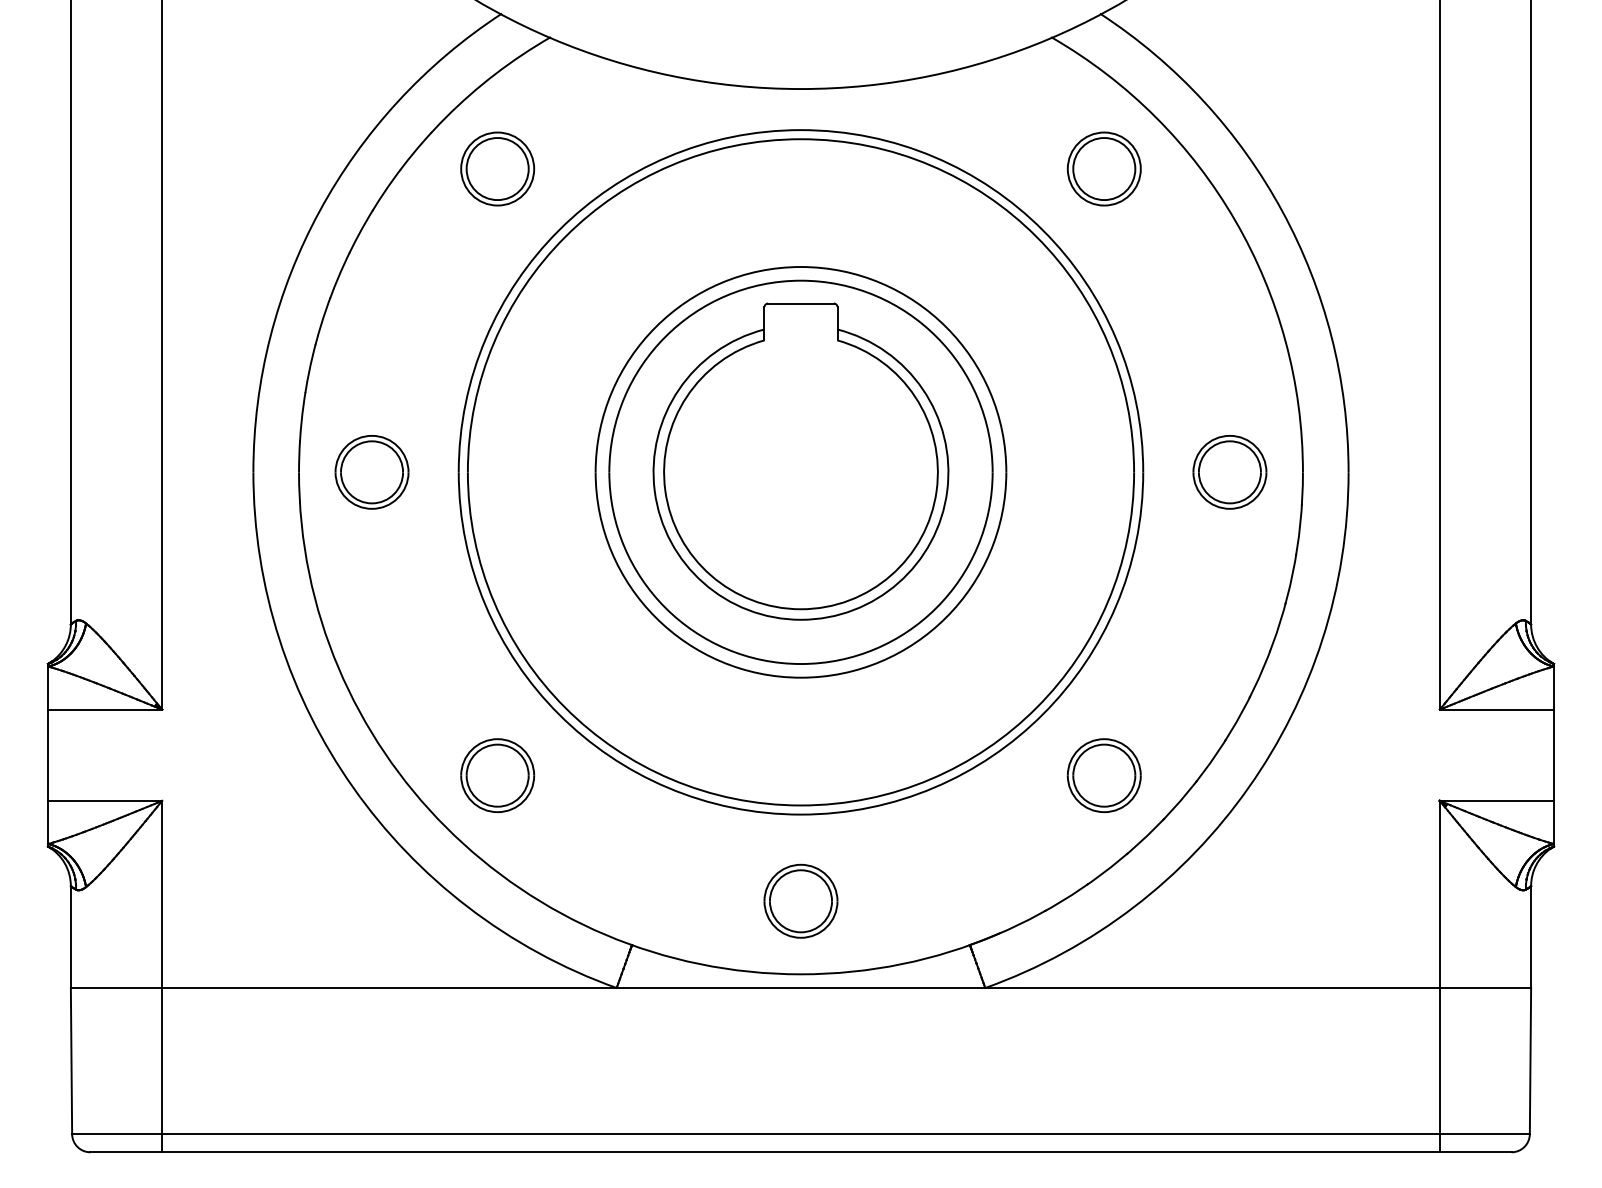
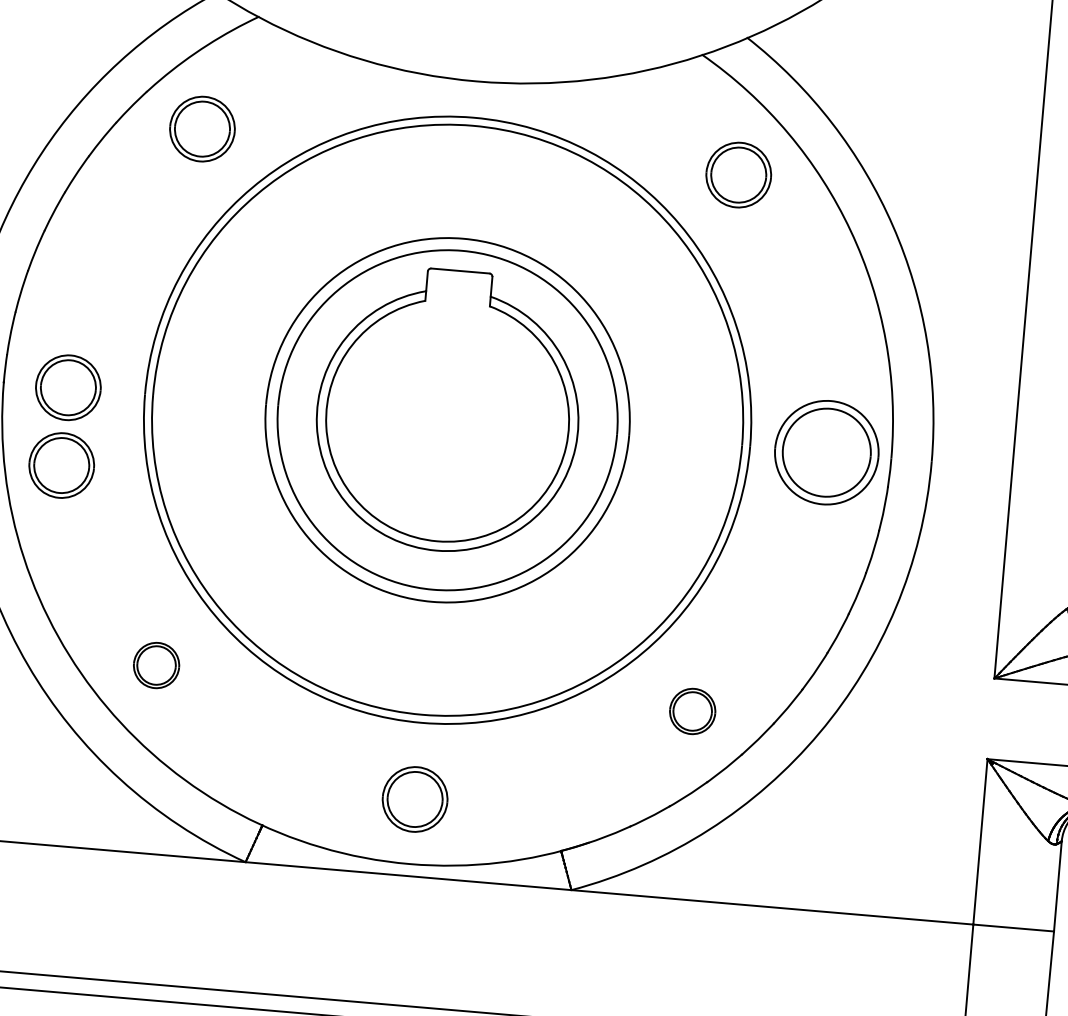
part: (1229, 472) -> (826, 452), size x1.6
part: (371, 560) -> (61, 465), added
part: (497, 775) -> (156, 665), size x0.7
part: (1103, 775) -> (692, 711), size x0.7

